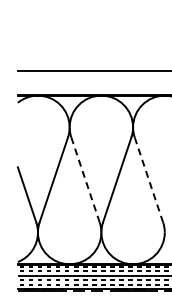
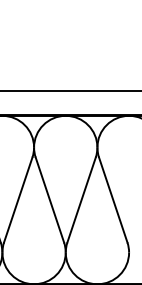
line: (85, 179) -> (49, 199), dashed -> solid
line: (148, 179) -> (112, 199), dashed -> solid

